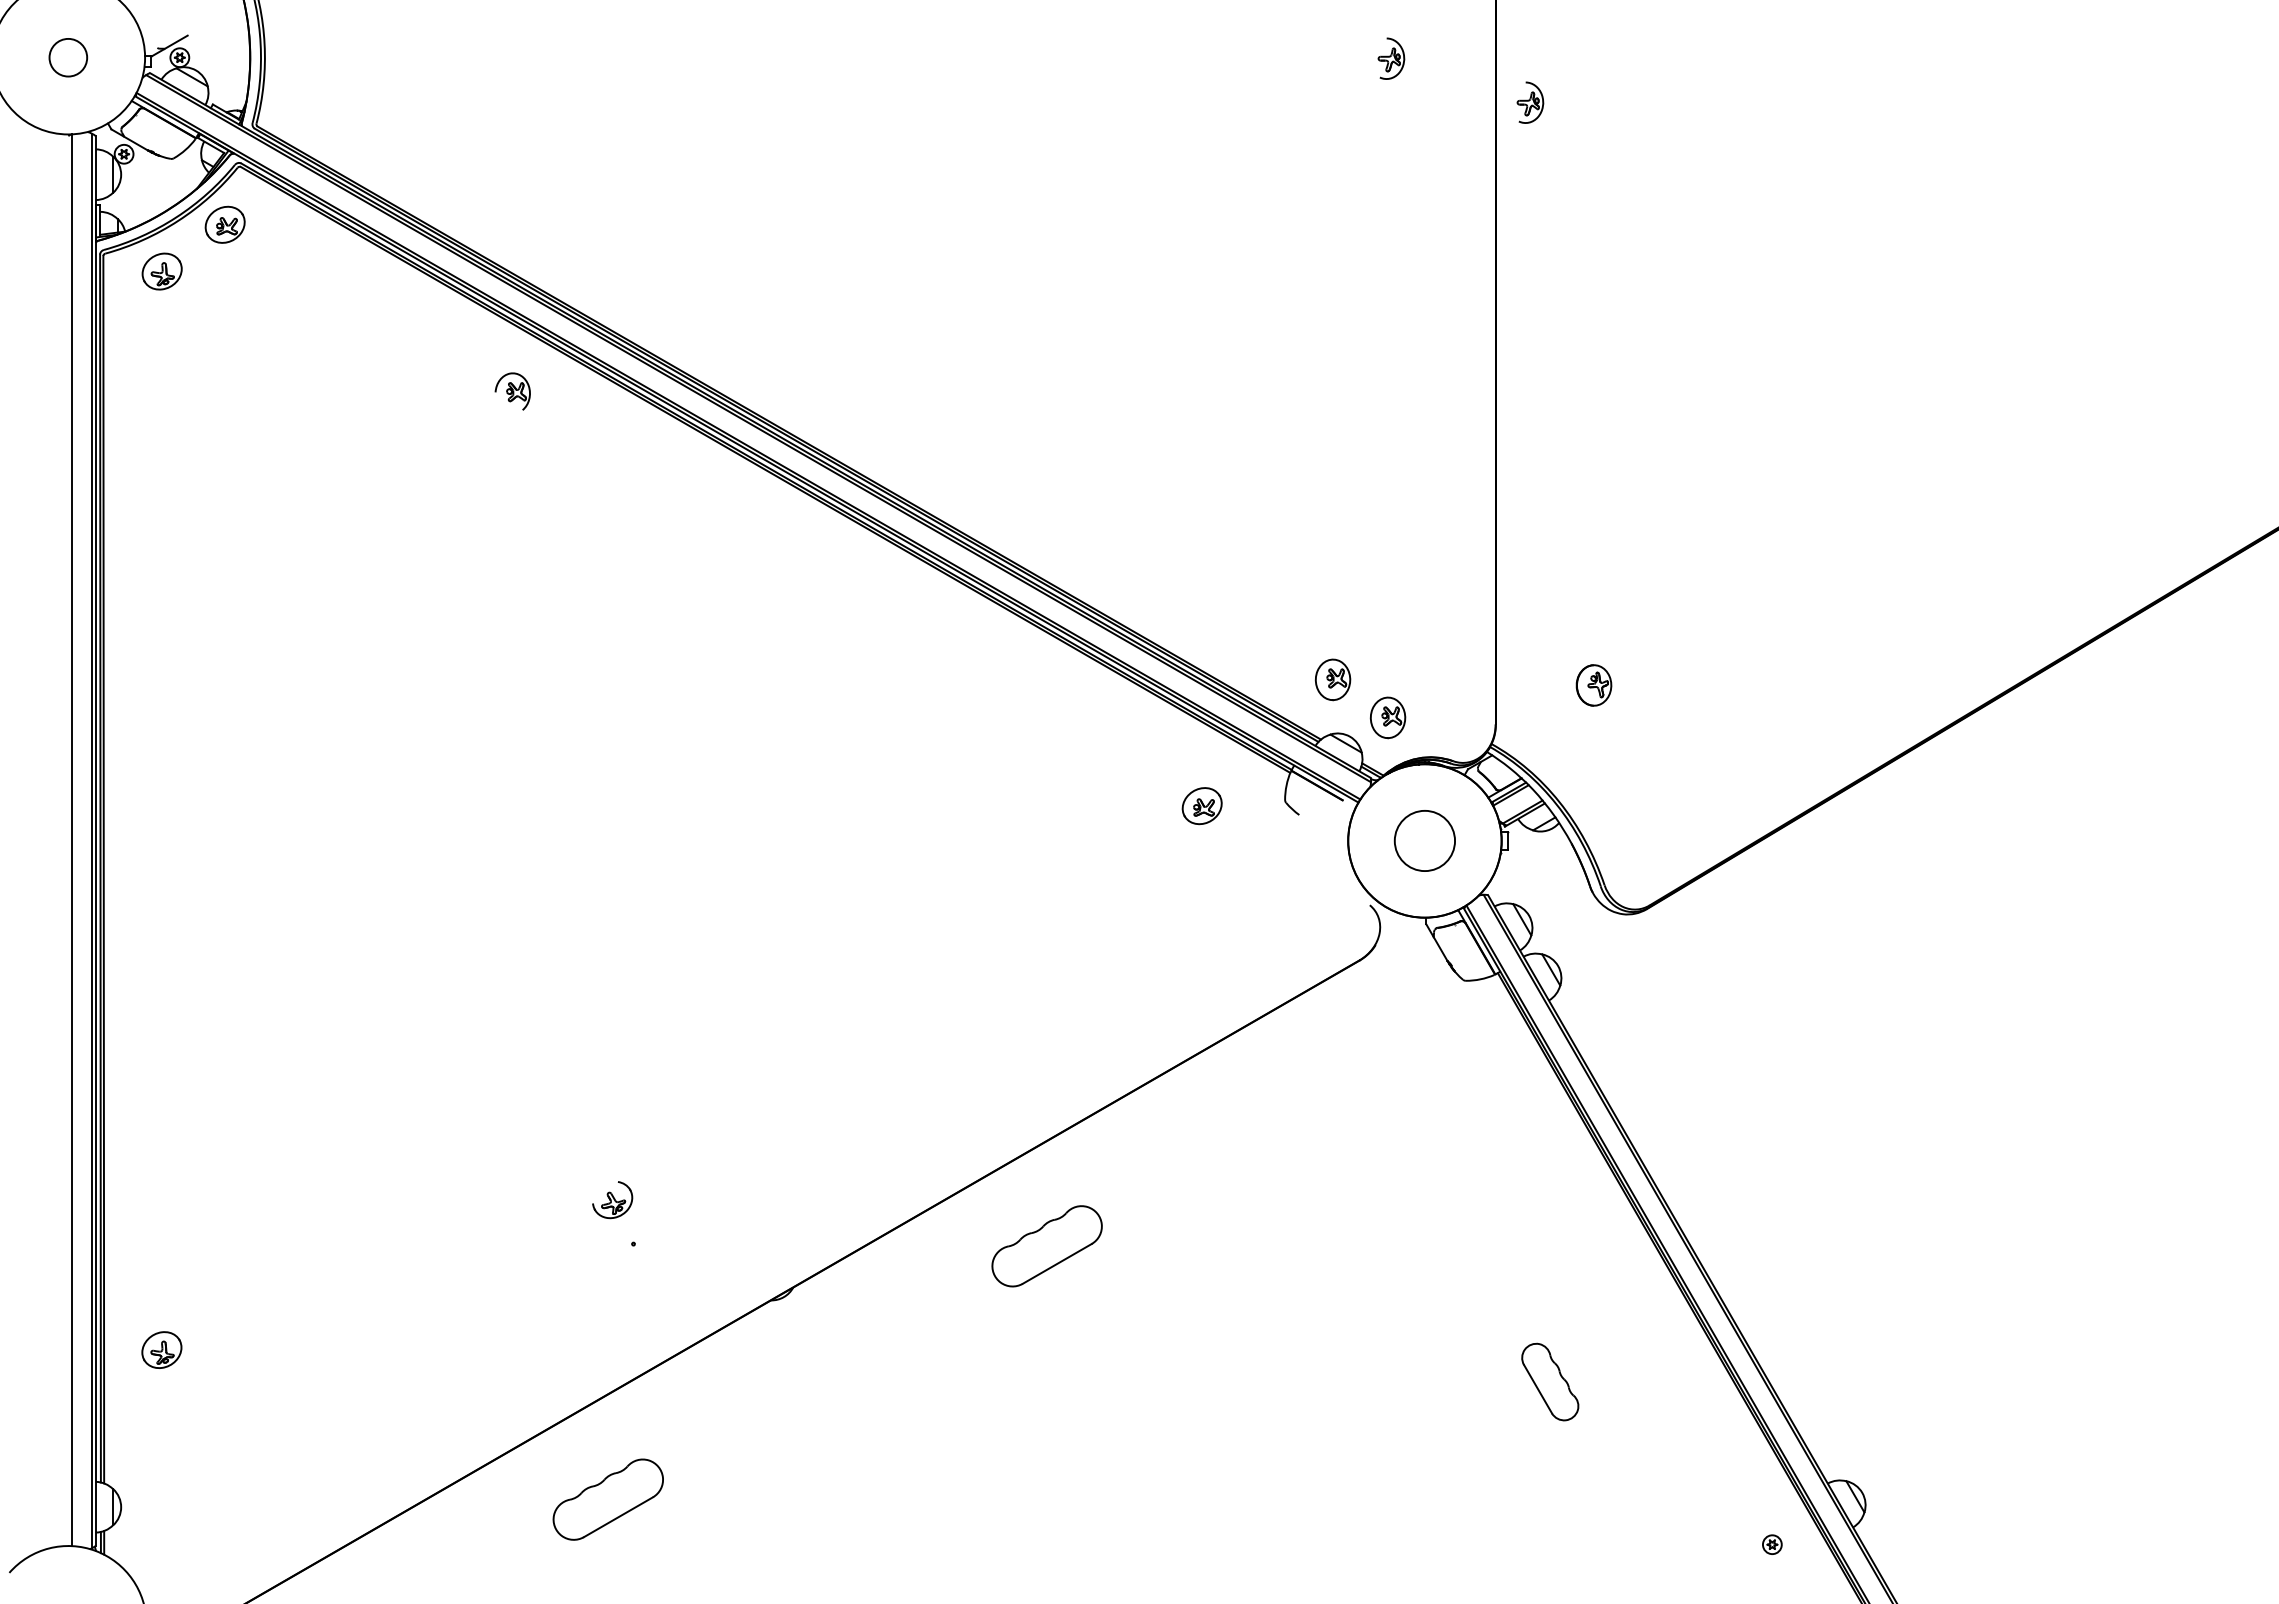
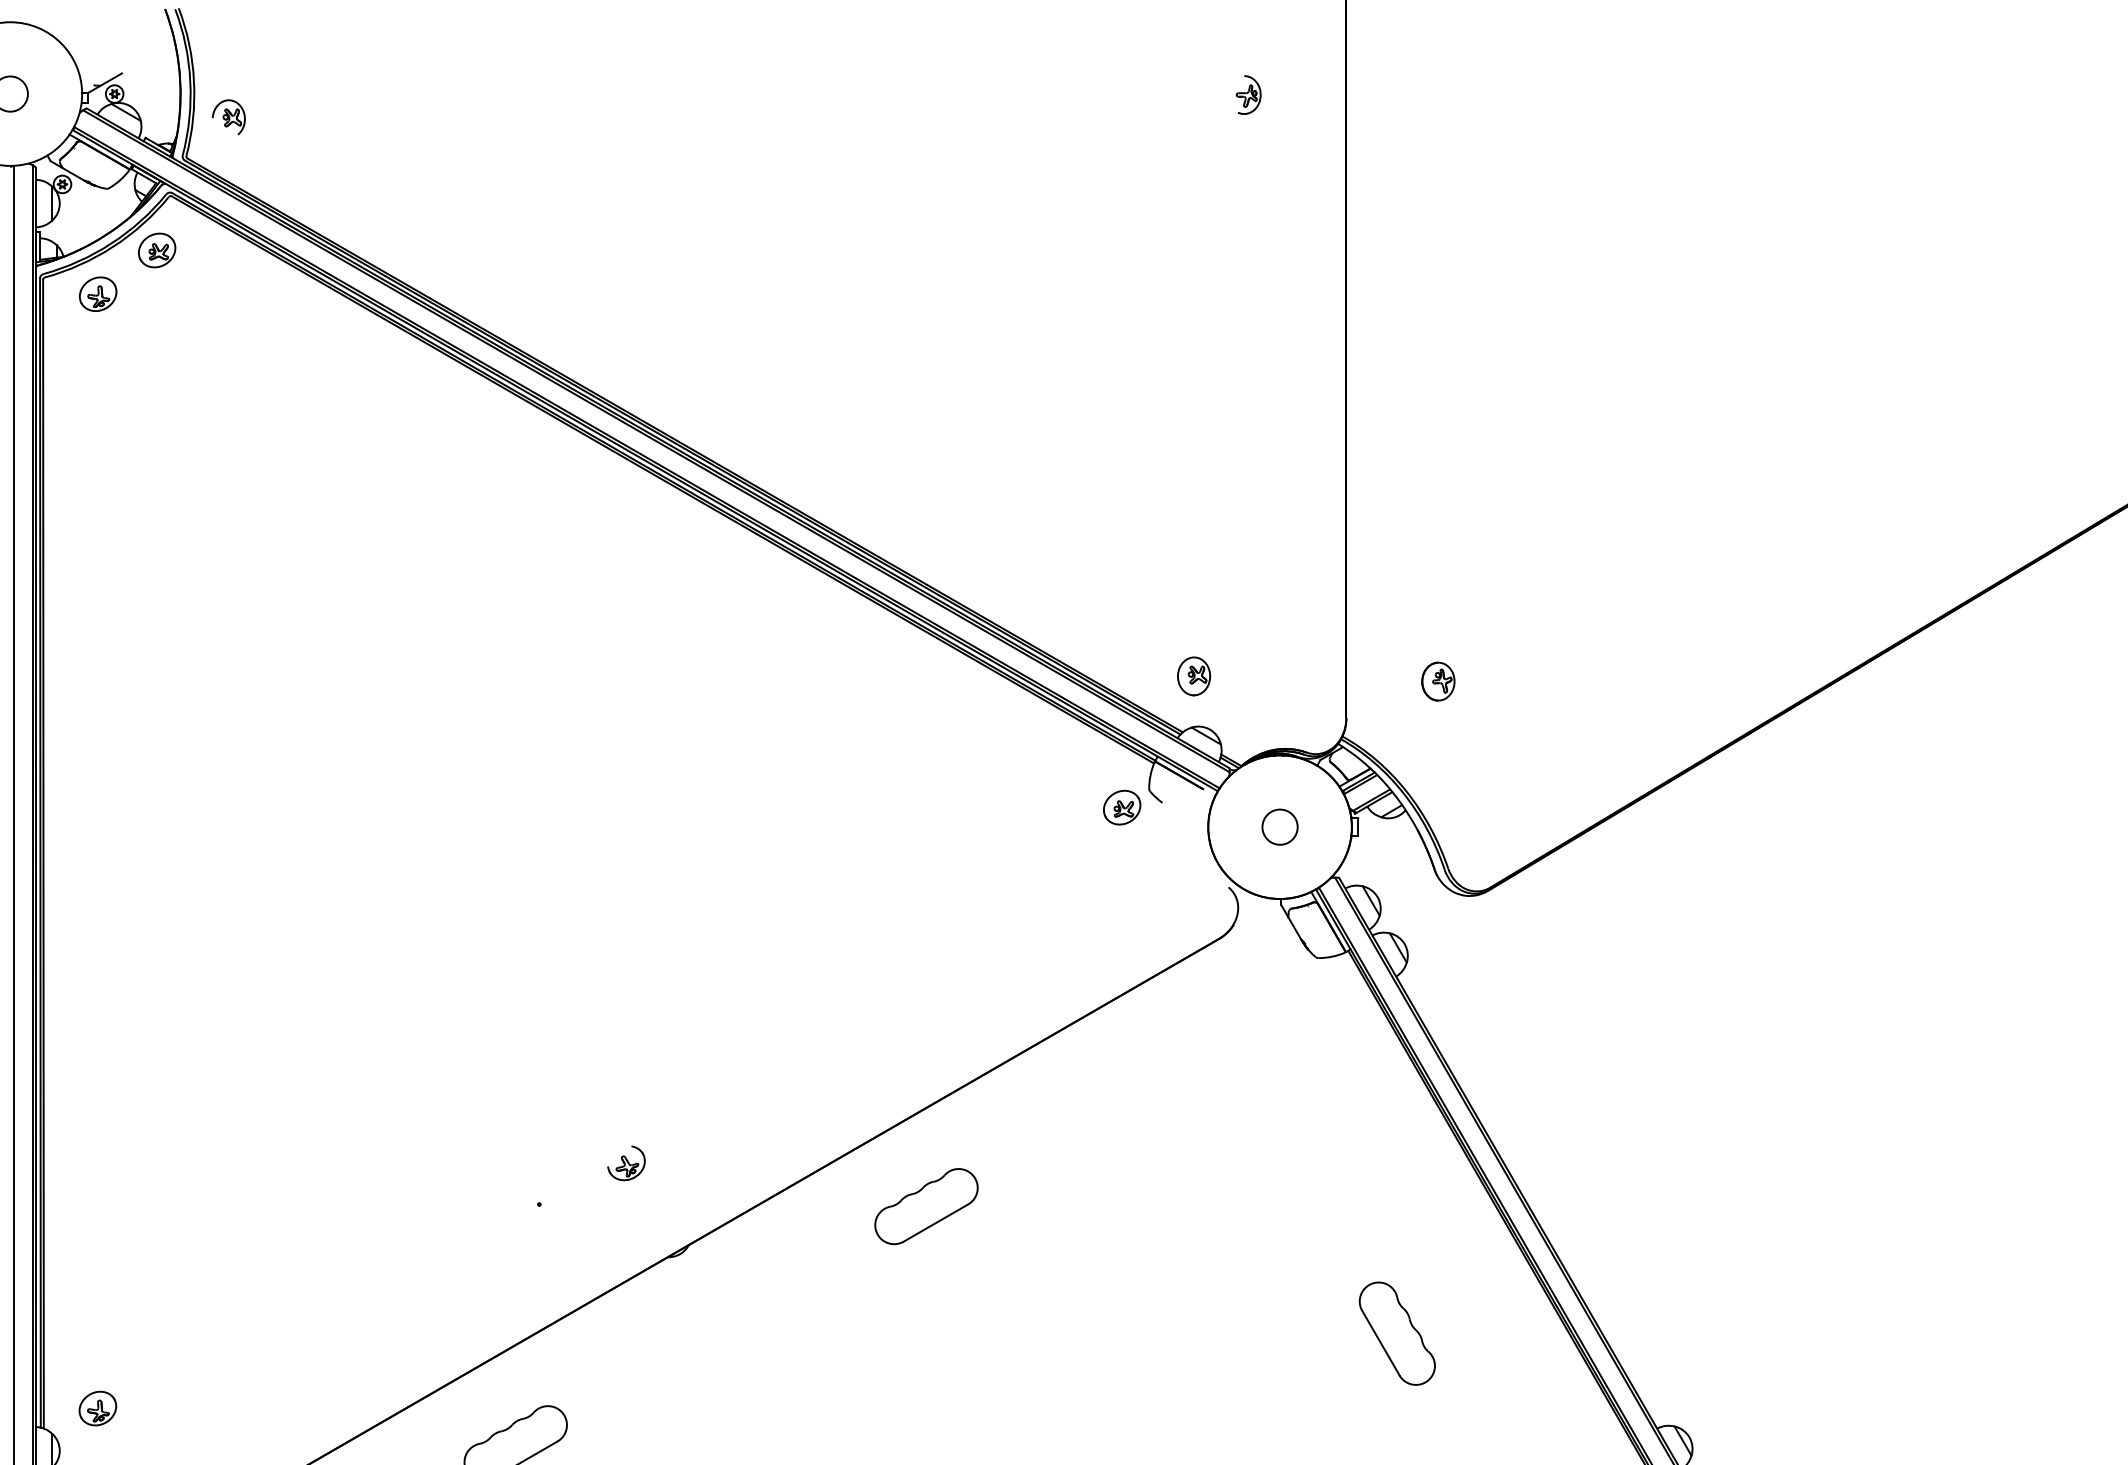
part: (1530, 102) -> (1378, 135), removed
part: (512, 391) -> (228, 117), moved
part: (1387, 717) -> (1245, 711), removed
part: (1201, 806) -> (1121, 808), moved
circle: (1424, 840) -> (1279, 826), size x0.62
part: (612, 1200) -> (626, 1163), moved
part: (161, 1349) -> (97, 1408), moved
part: (1550, 1381) -> (1397, 1333), size x1.43

